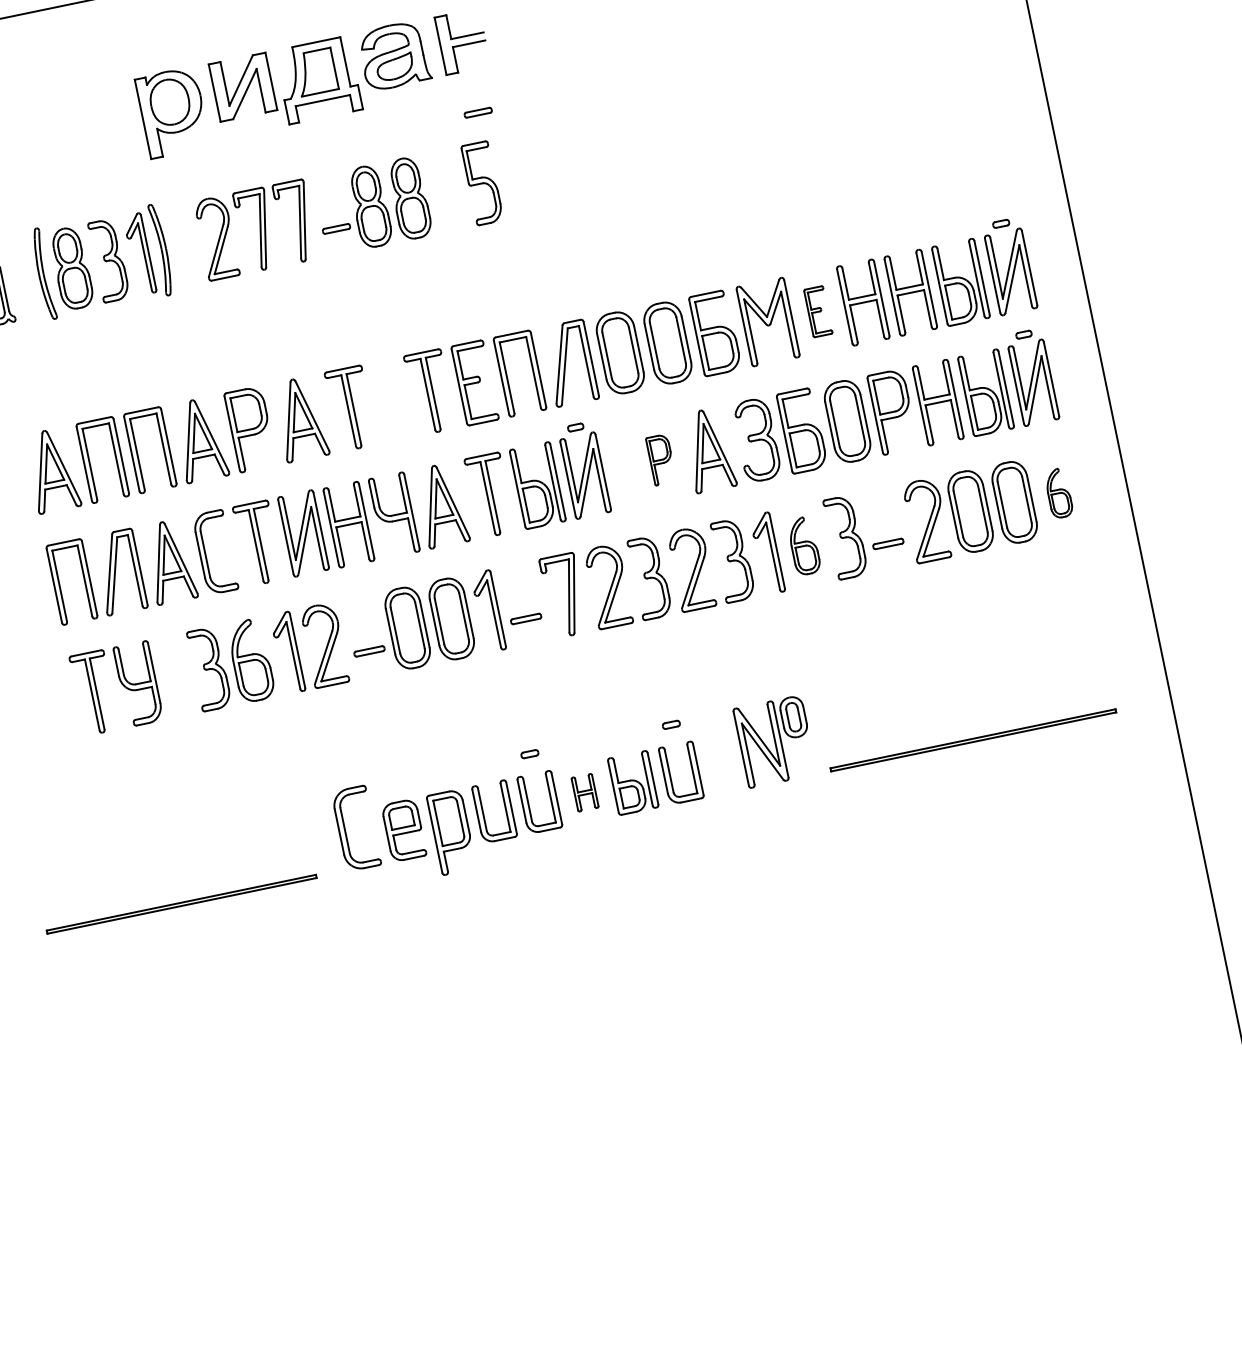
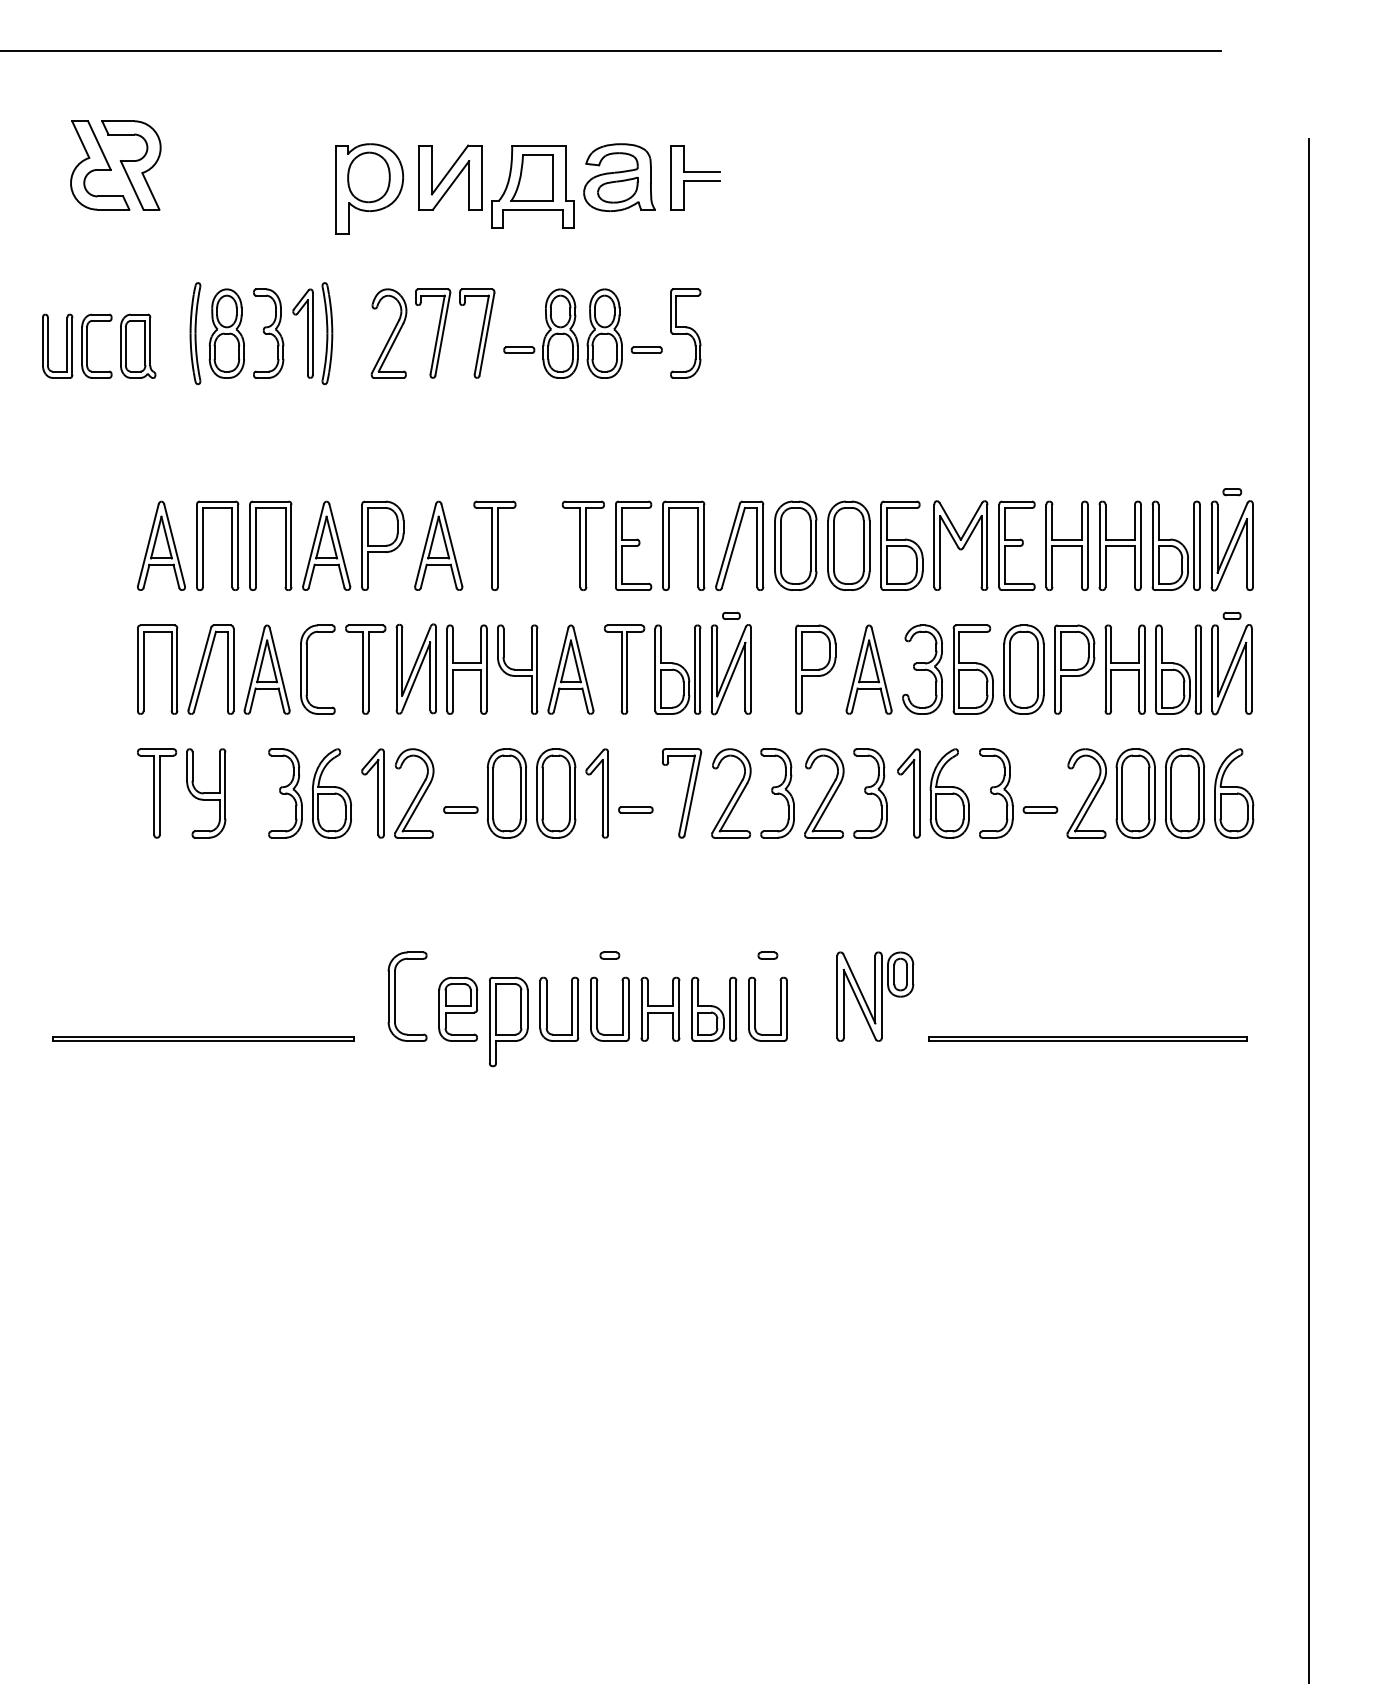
part: (477, 112) -> (646, 349), moved
part: (817, 311) -> (1016, 545), size x1.67
part: (660, 459) -> (815, 669), size x1.67
part: (1059, 493) -> (1234, 793), size x1.67
part: (803, 546) -> (949, 793), size x1.43
part: (585, 792) -> (660, 1008), size x1.67

